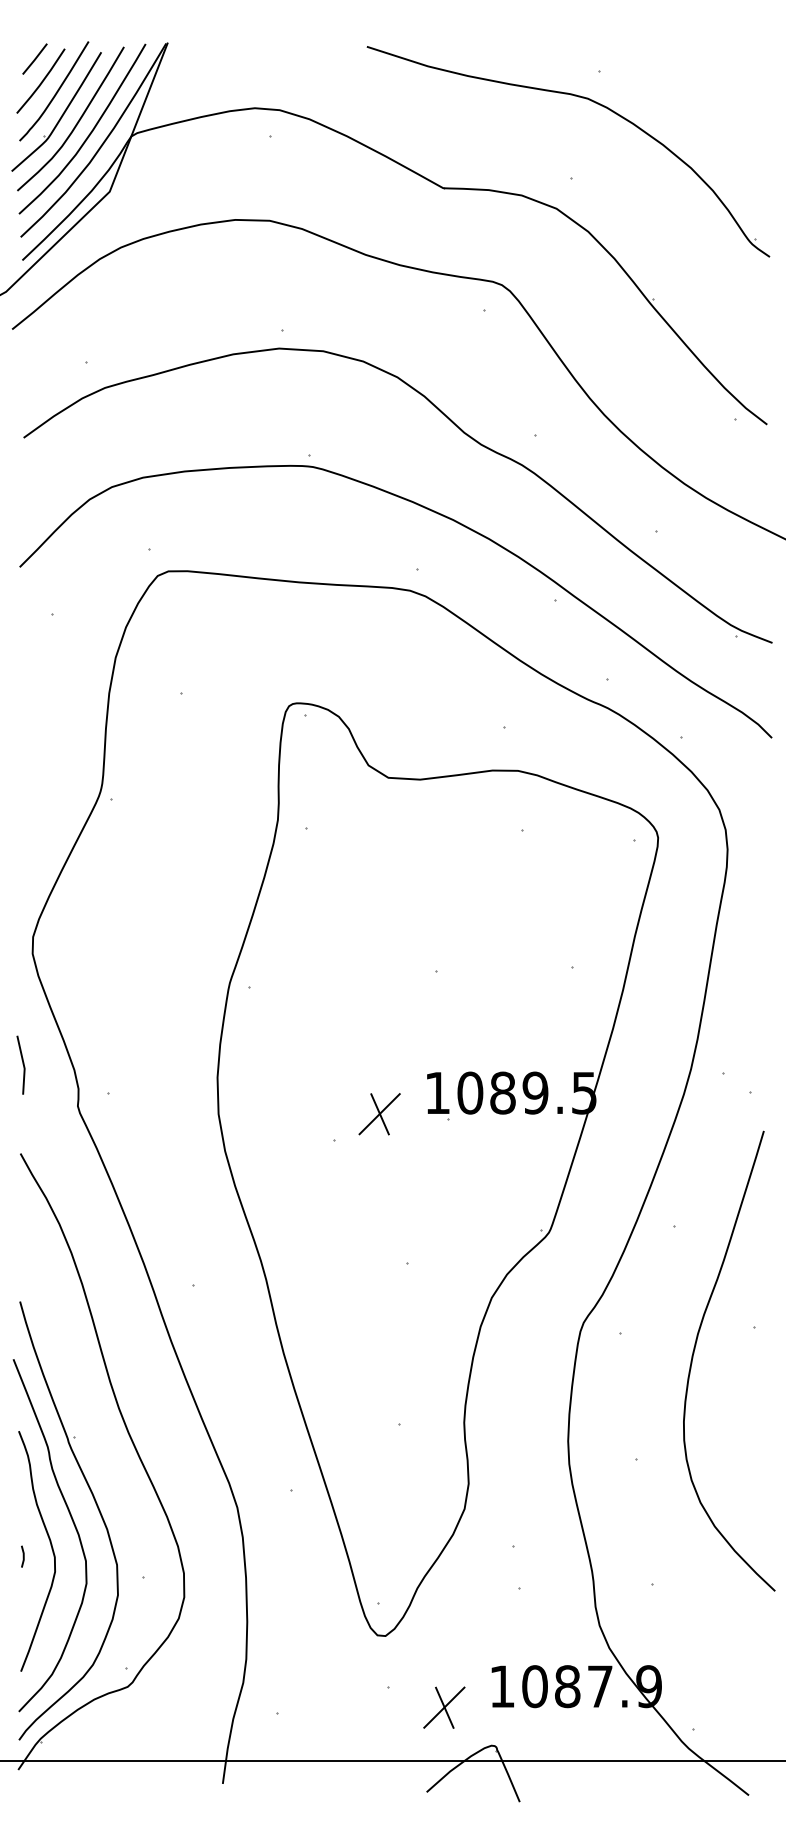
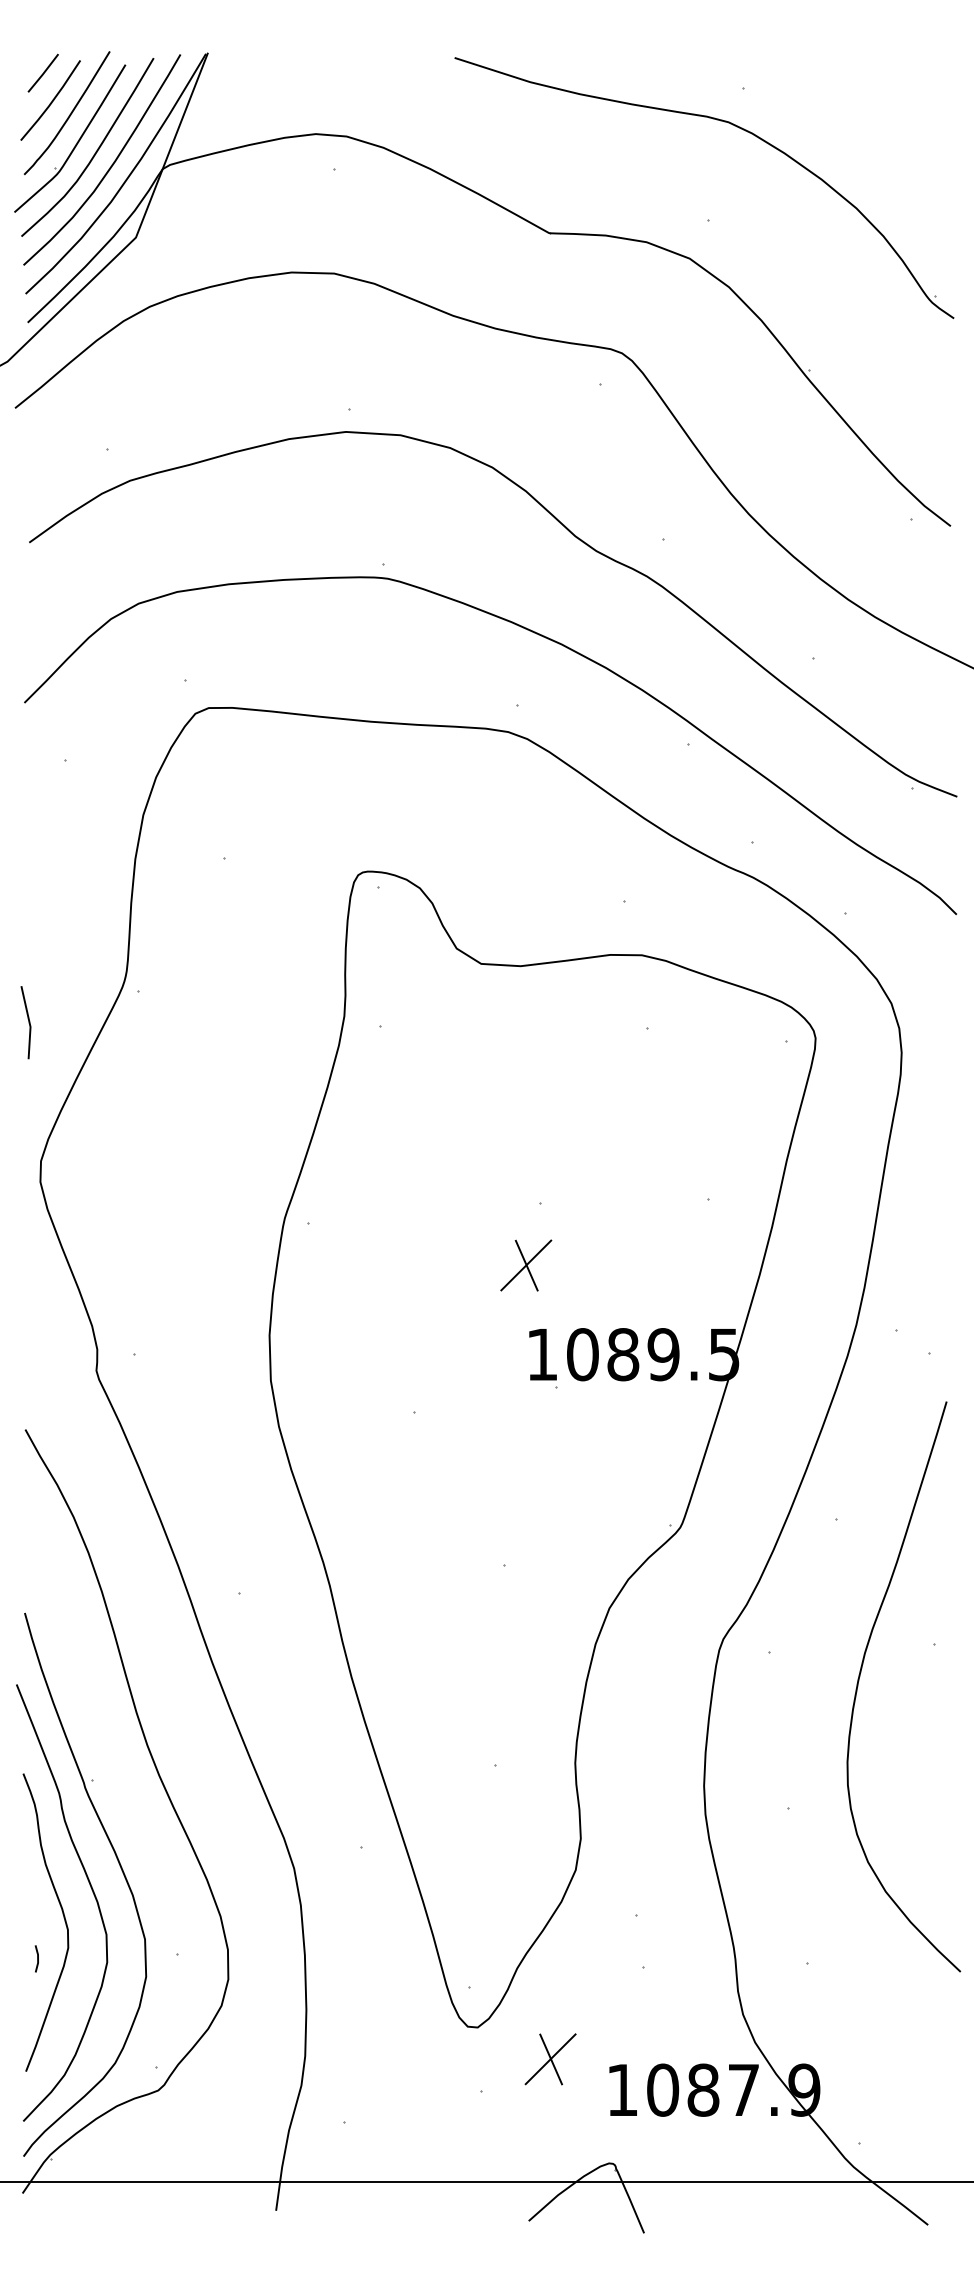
line: (22, 1064) -> (27, 1021), moved
part: (379, 1114) -> (526, 1265), moved
line: (22, 1556) -> (36, 1958), moved
part: (444, 1707) -> (550, 2059), moved

